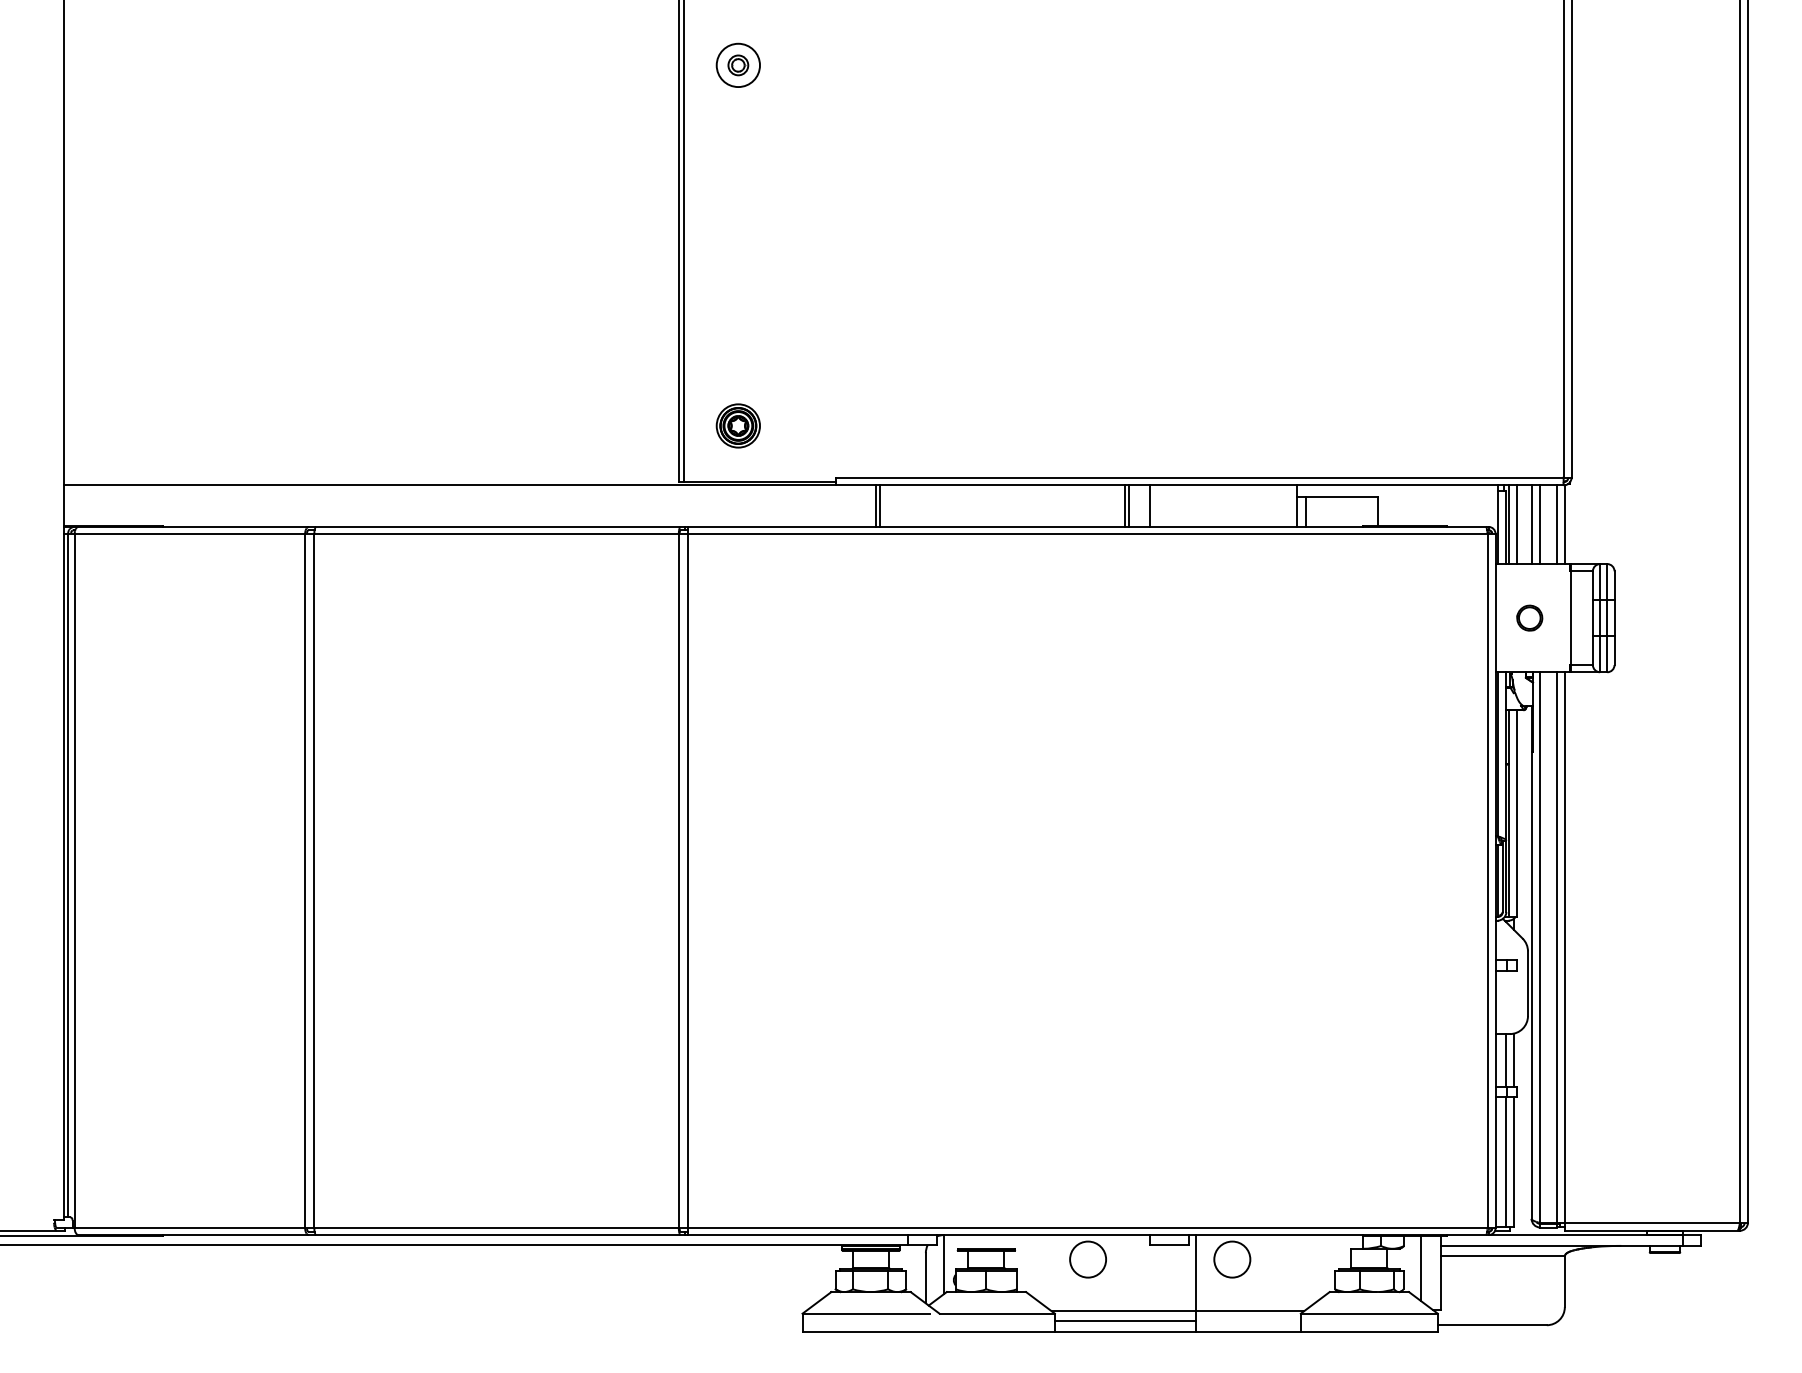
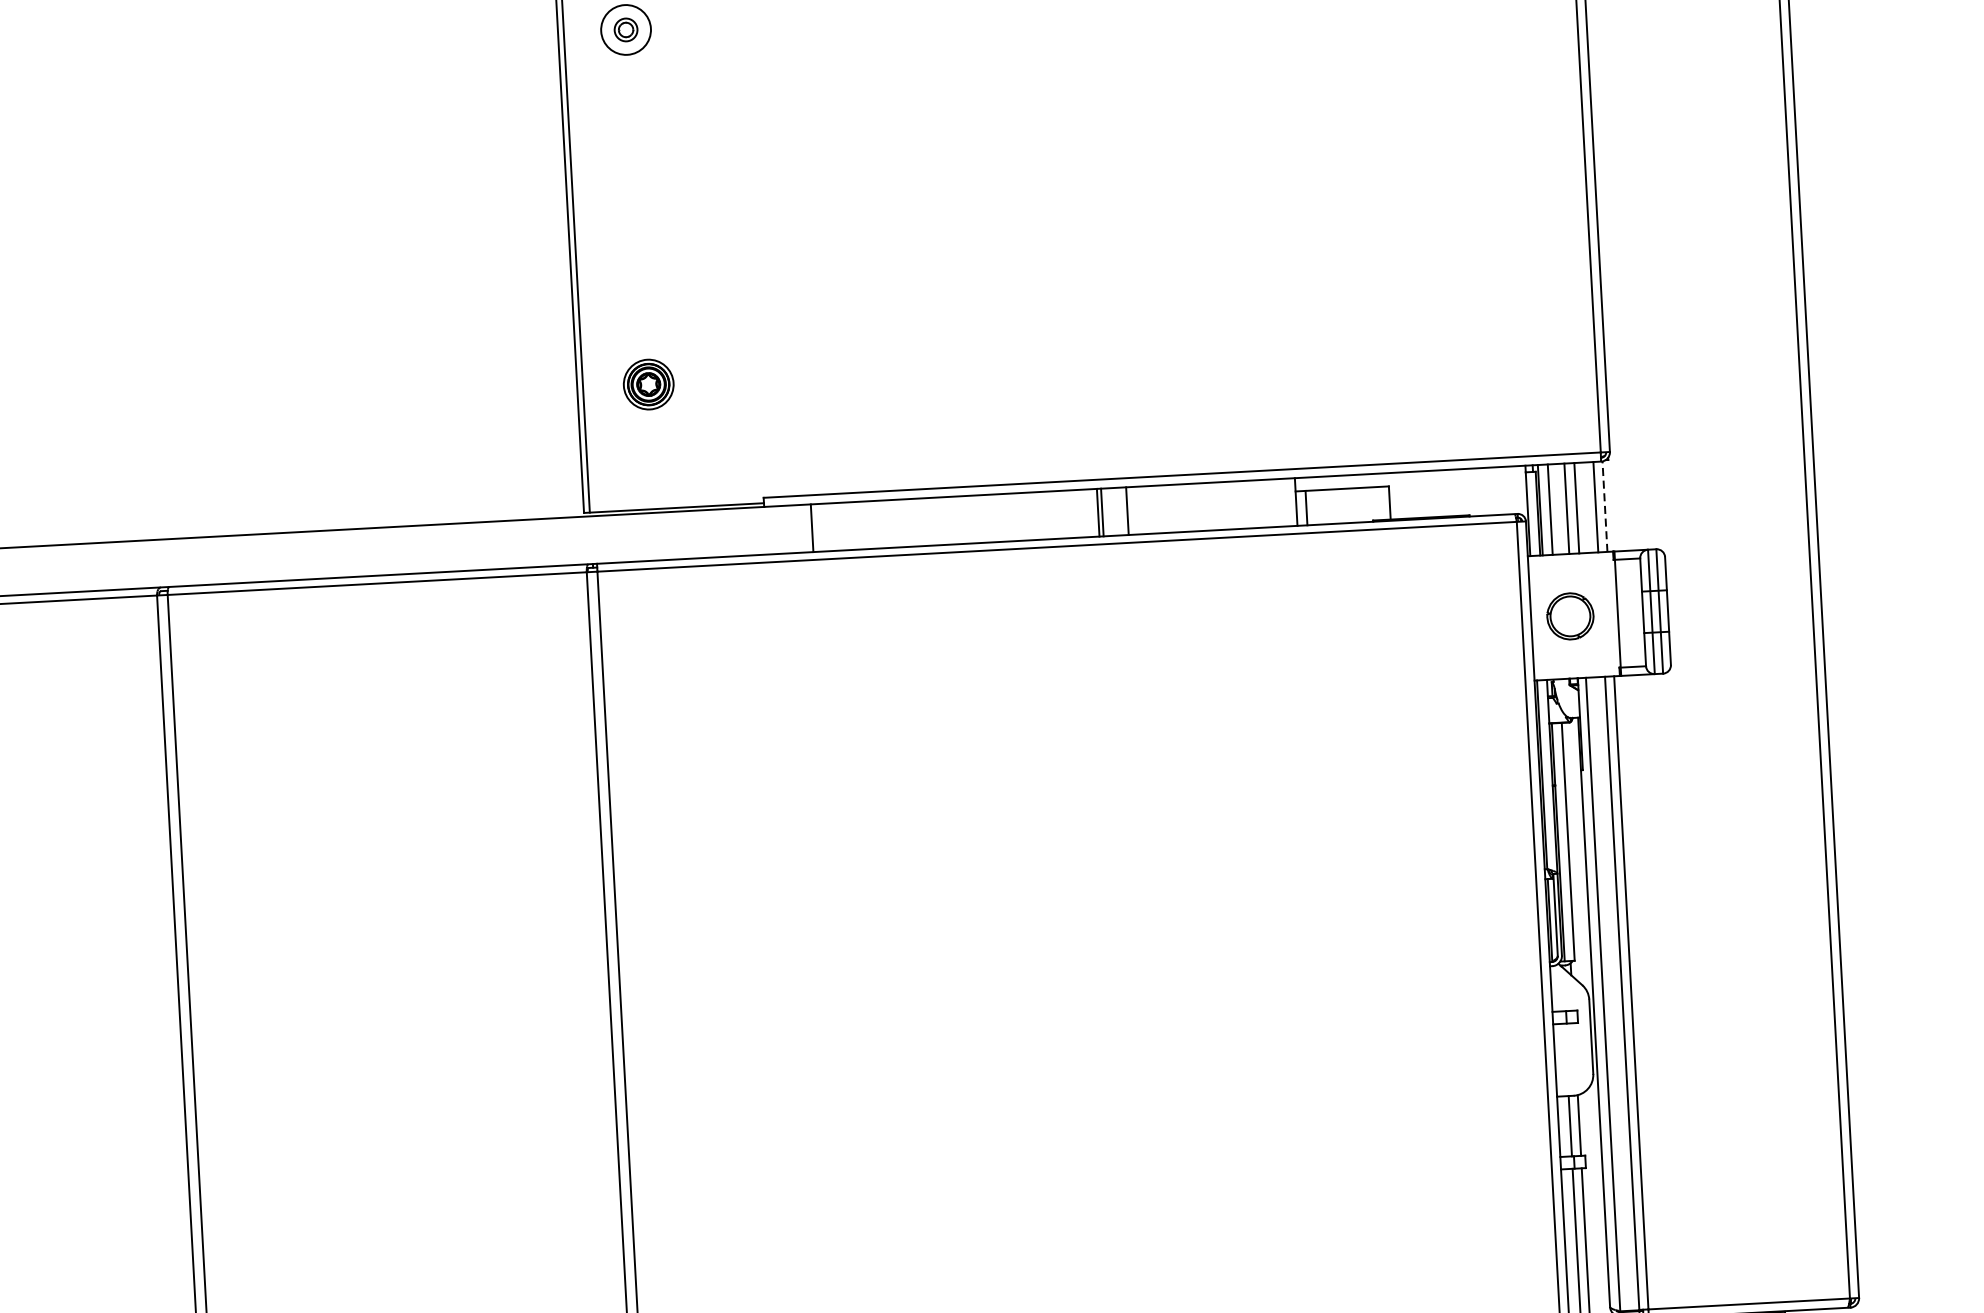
part: (737, 425) -> (647, 384), moved
line: (879, 505) -> (815, 527), removed
line: (1564, 524) -> (1604, 506), solid -> dashed
part: (1529, 617) -> (1570, 615), size x1.6

